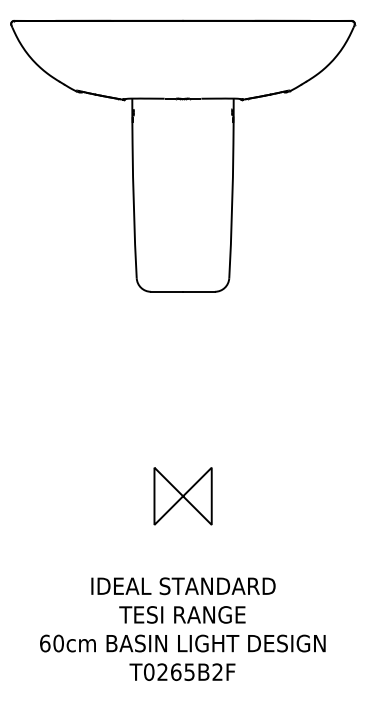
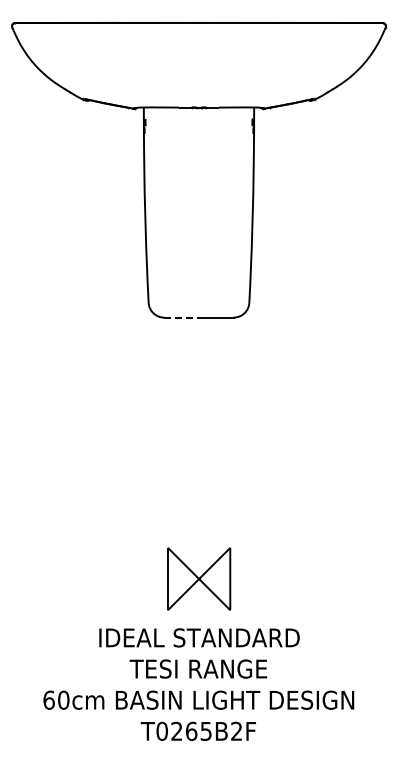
line: (167, 291) -> (182, 317), solid -> dashed
part: (183, 495) -> (199, 578), moved

